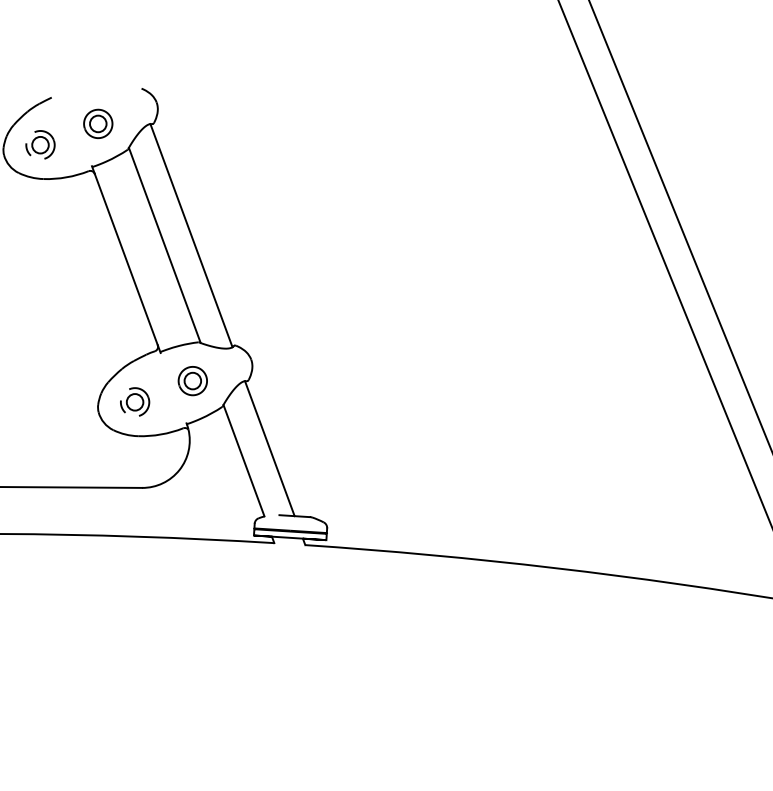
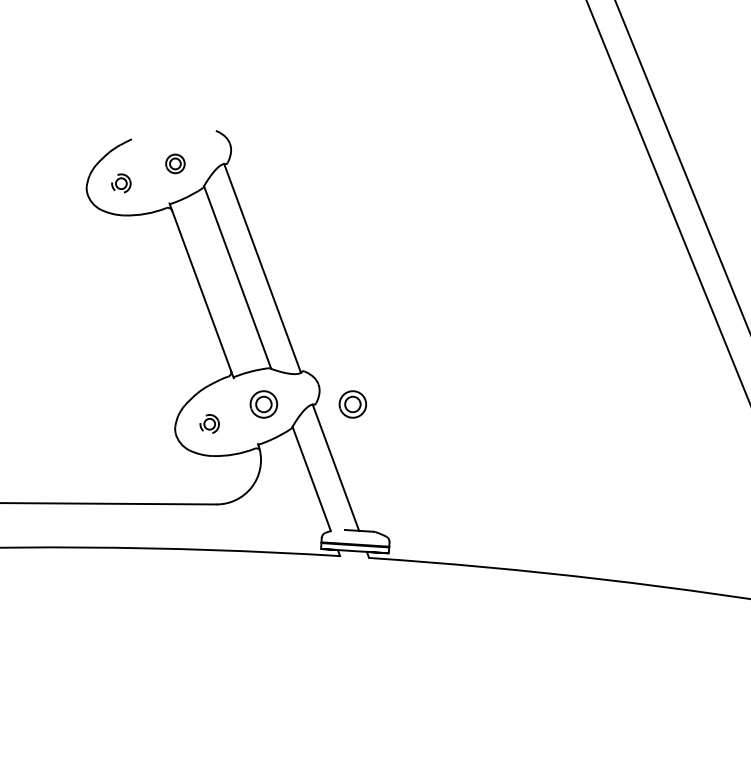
part: (98, 123) -> (175, 163), size x0.7
part: (40, 144) -> (121, 183), size x0.7
part: (287, 381) -> (352, 404), added
part: (134, 401) -> (209, 423), size x0.7

